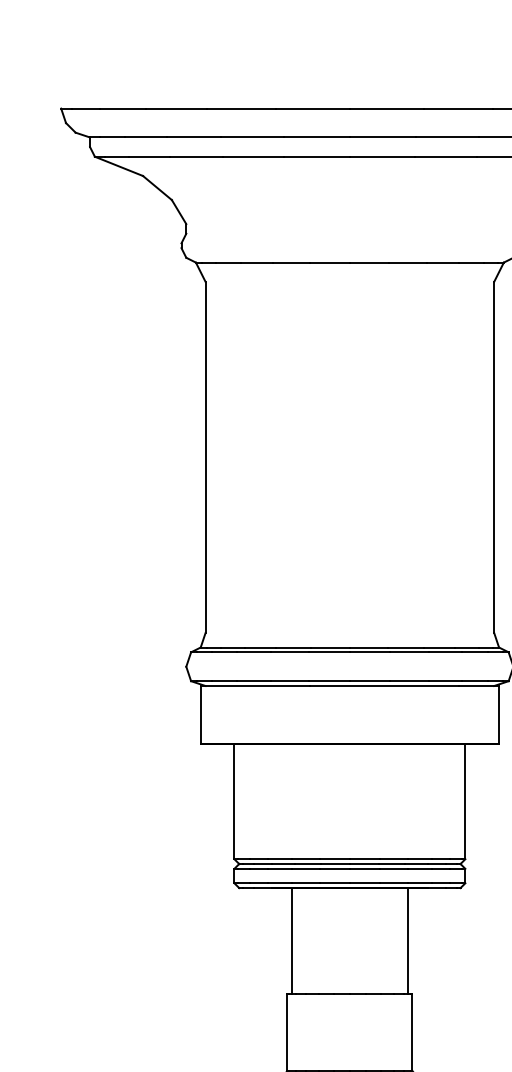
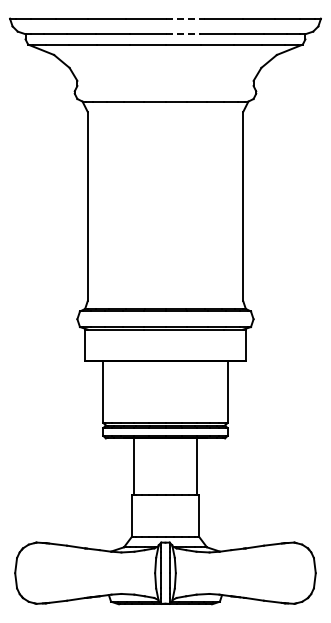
line: (387, 108) -> (185, 18), solid -> dashed
line: (383, 137) -> (183, 34), solid -> dashed

